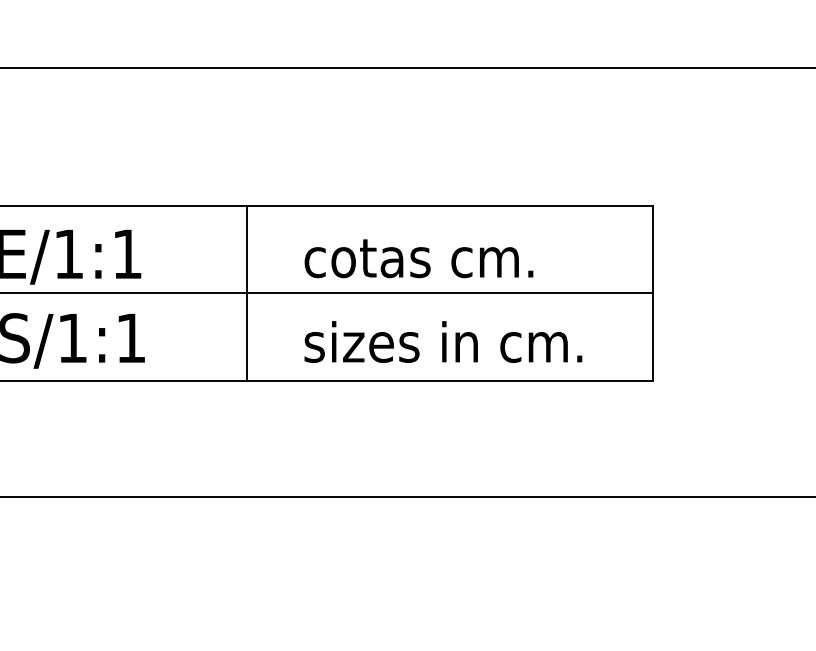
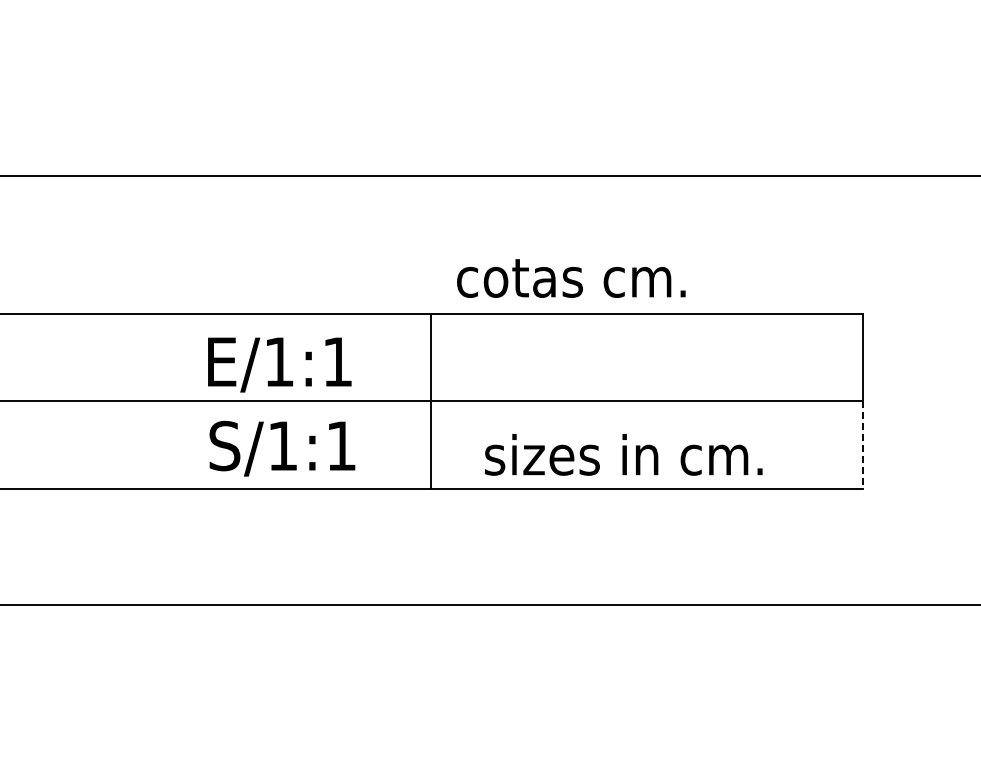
text: (419, 258) -> (571, 278), moved
line: (247, 292) -> (431, 400), moved
line: (653, 337) -> (863, 445), solid -> dashed
text: (443, 341) -> (623, 454), moved

